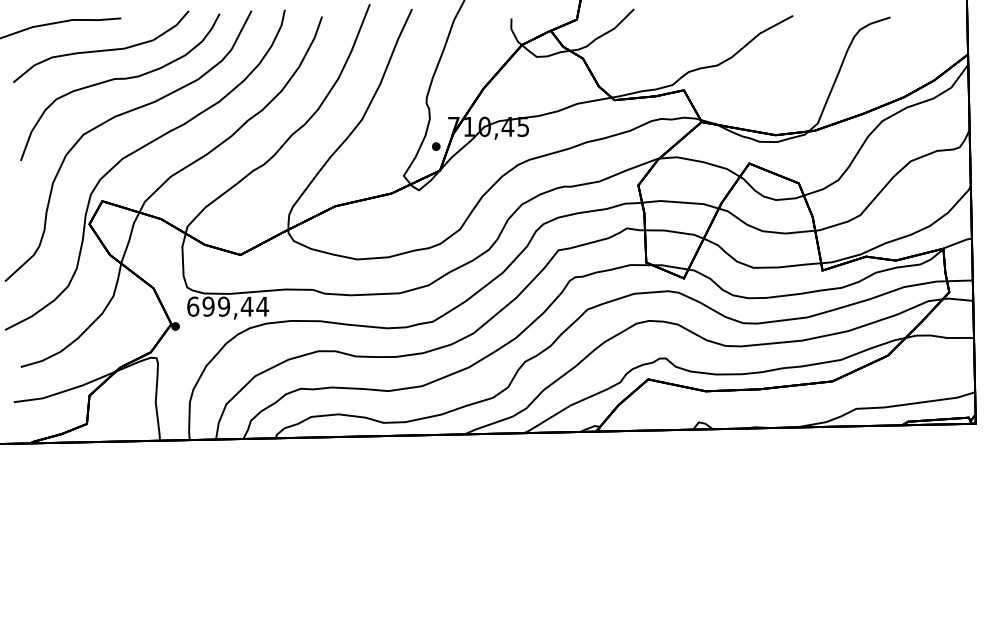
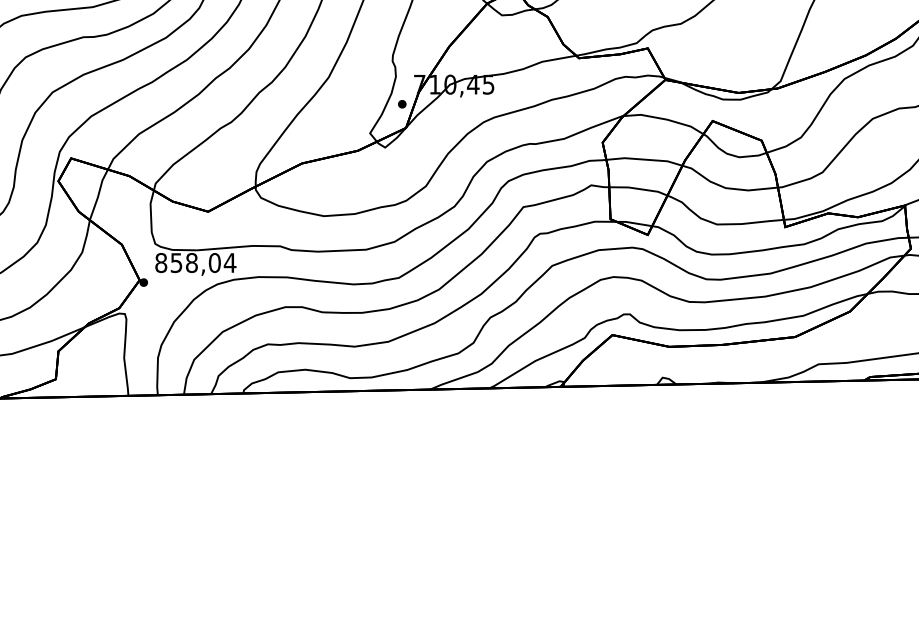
text: (220, 306) -> (188, 262), 699,44 -> 858,04

